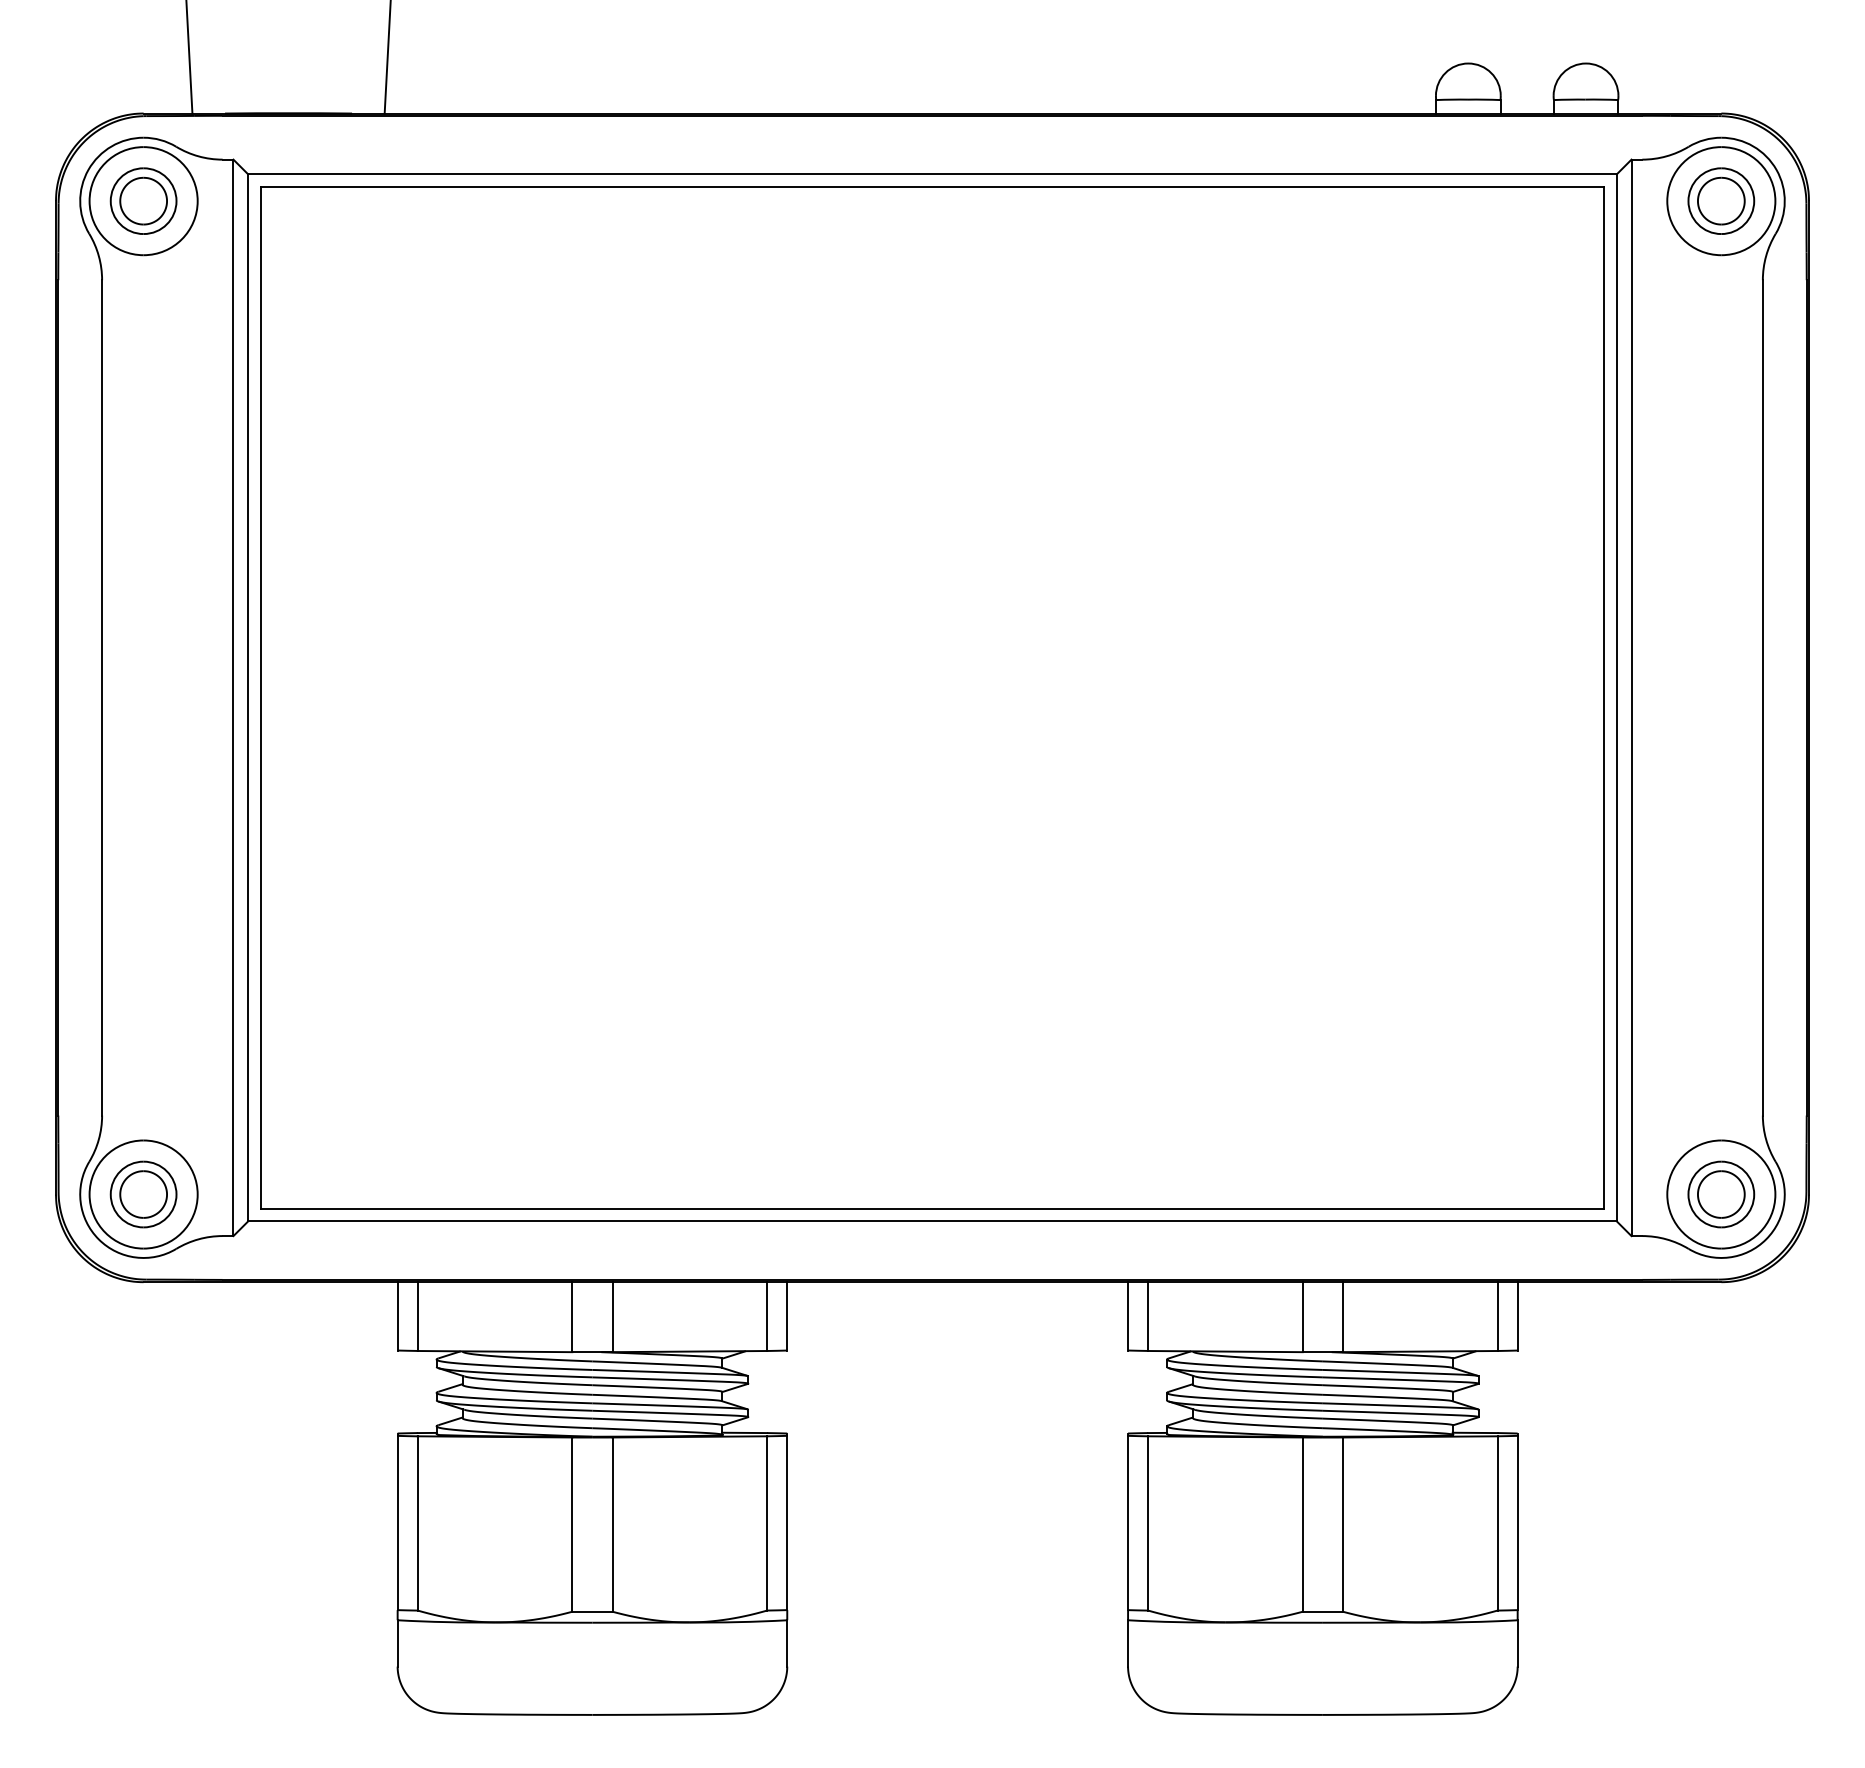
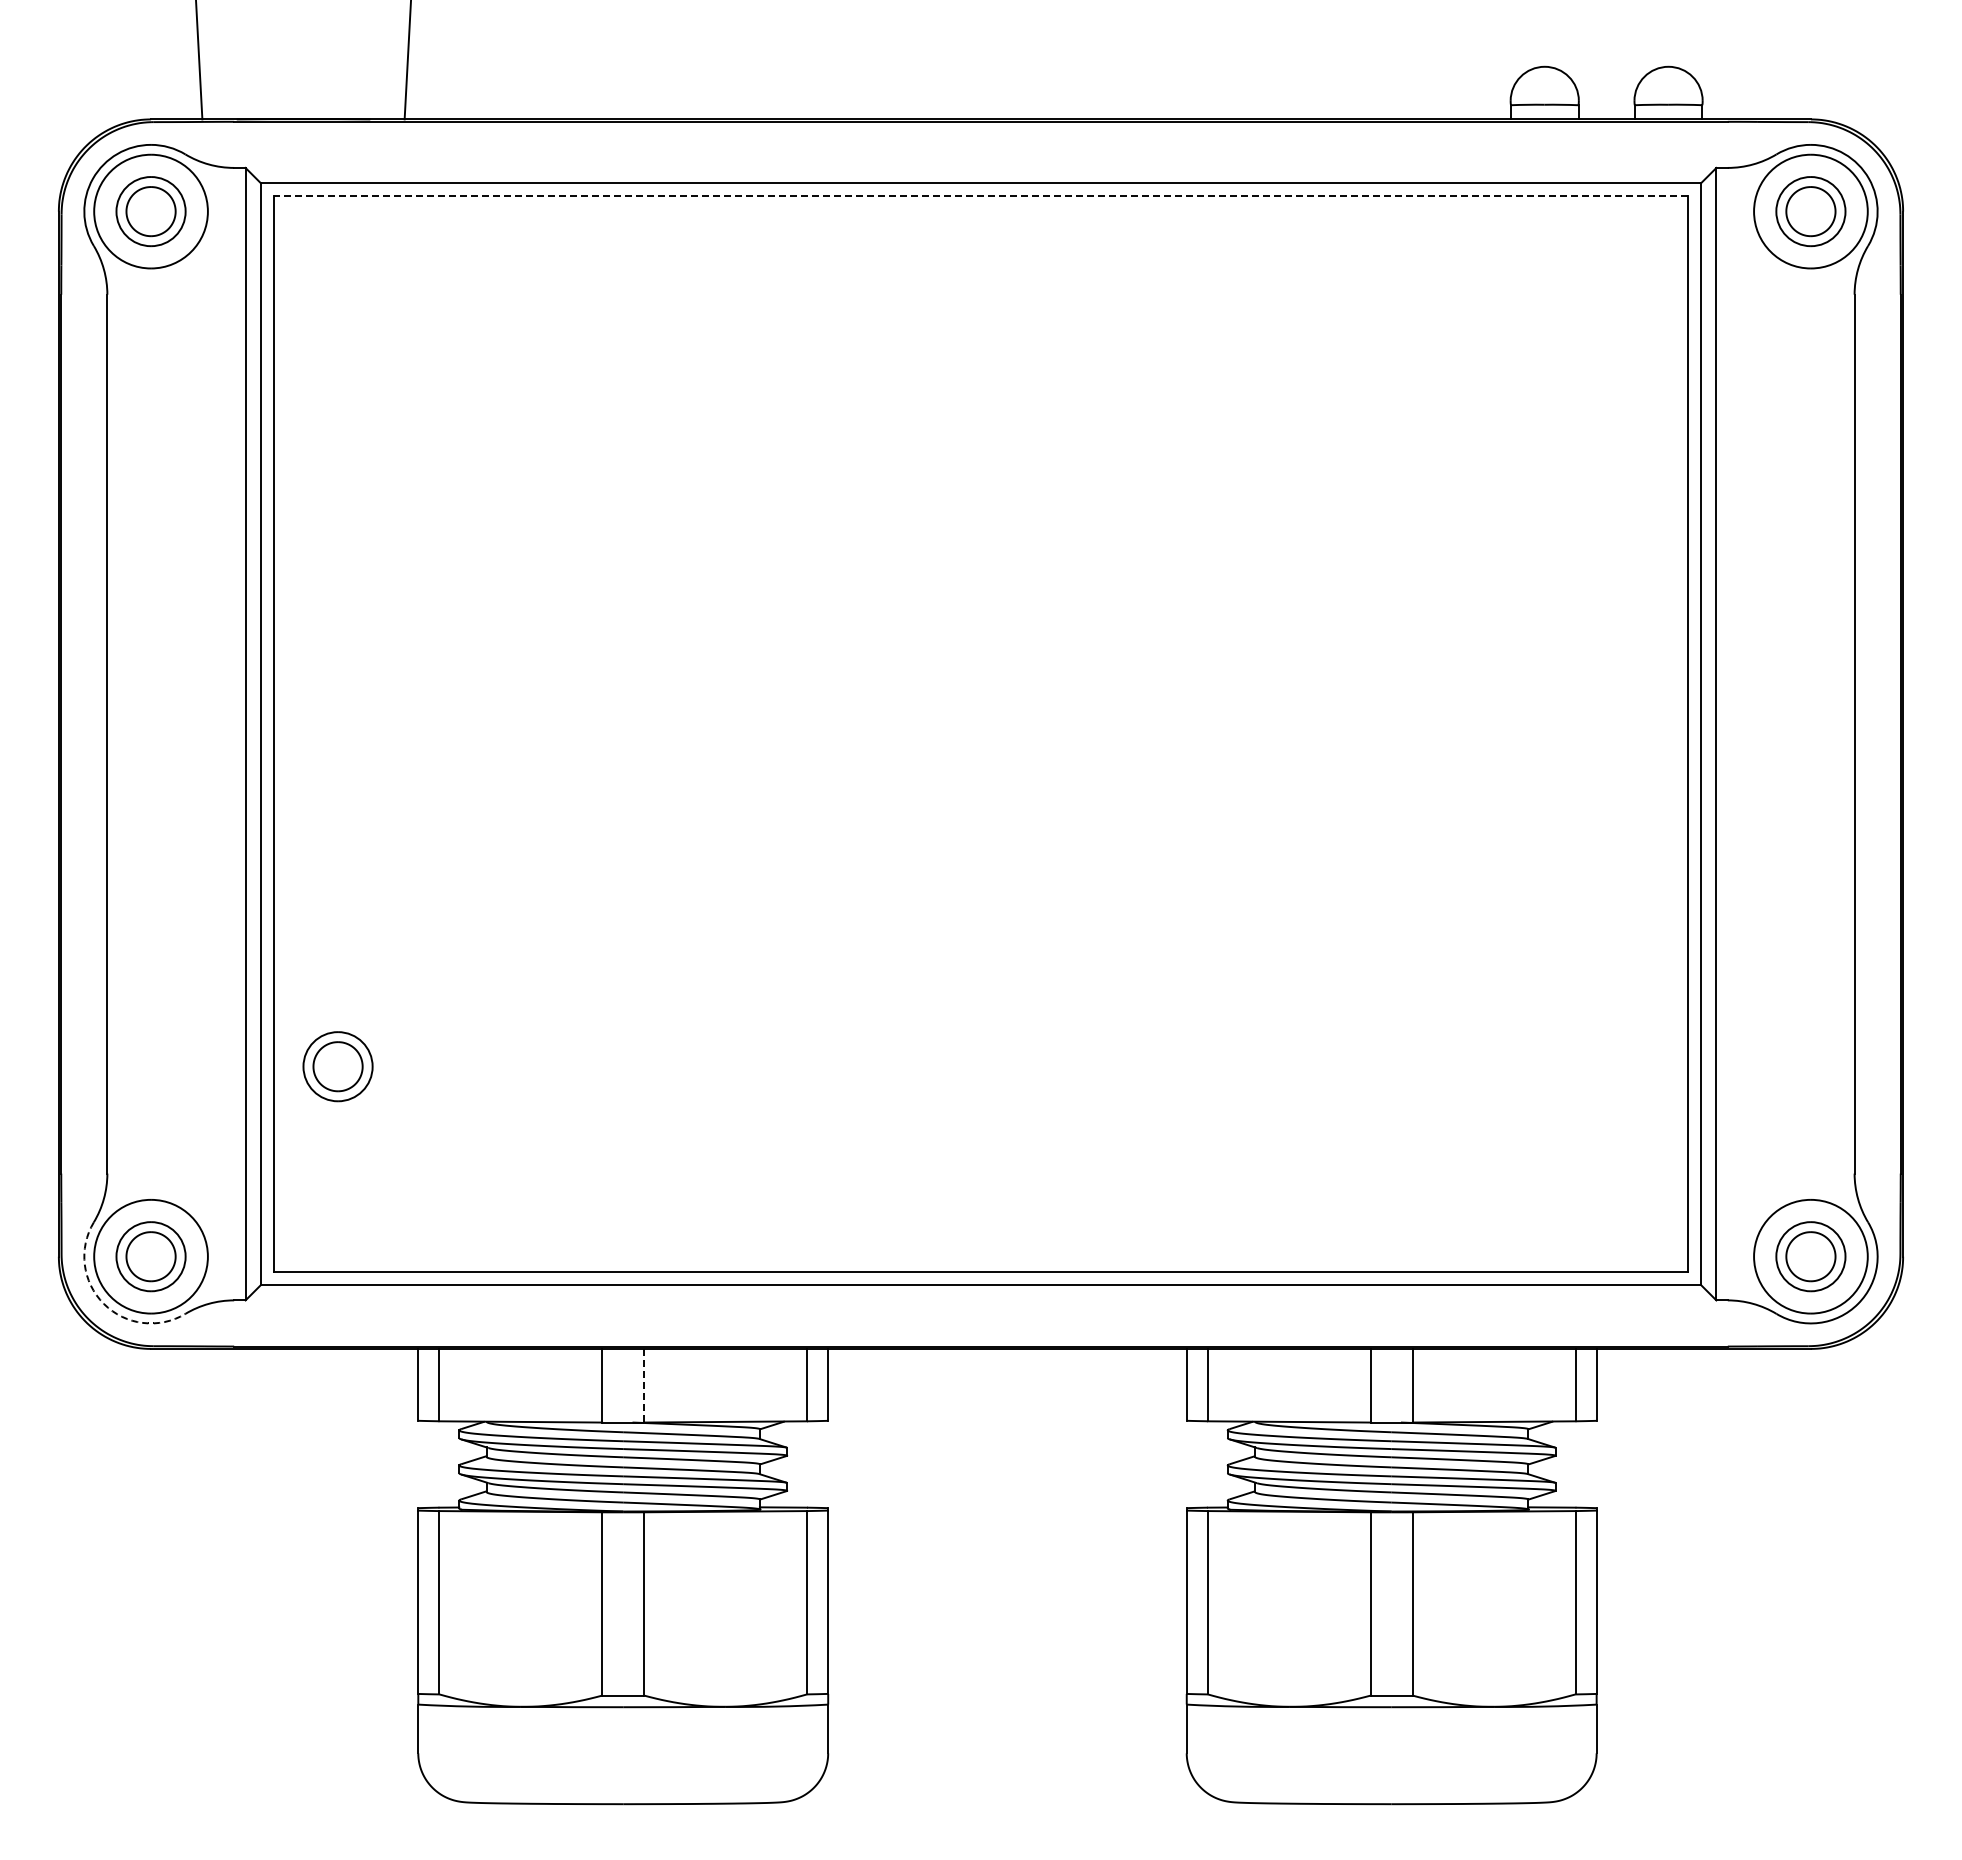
line: (932, 186) -> (980, 196), solid -> dashed
part: (320, 1013) -> (337, 1066), added
arc: (98, 1239) -> (103, 1303), solid -> dashed
line: (612, 1316) -> (644, 1385), solid -> dashed

